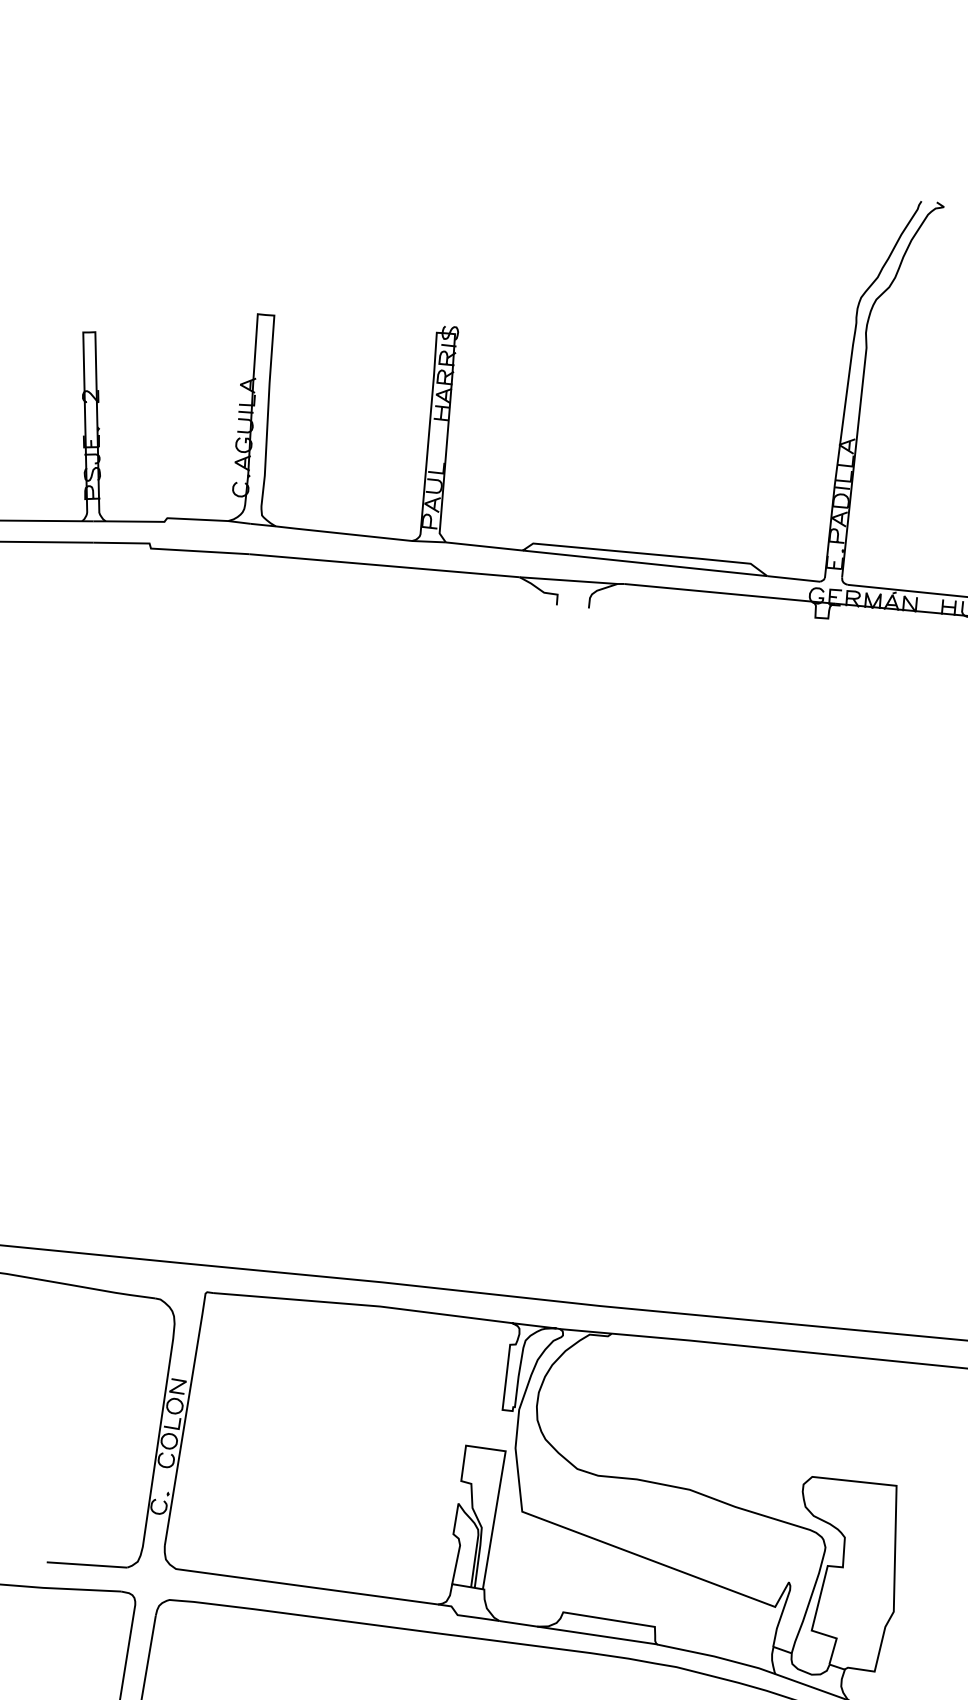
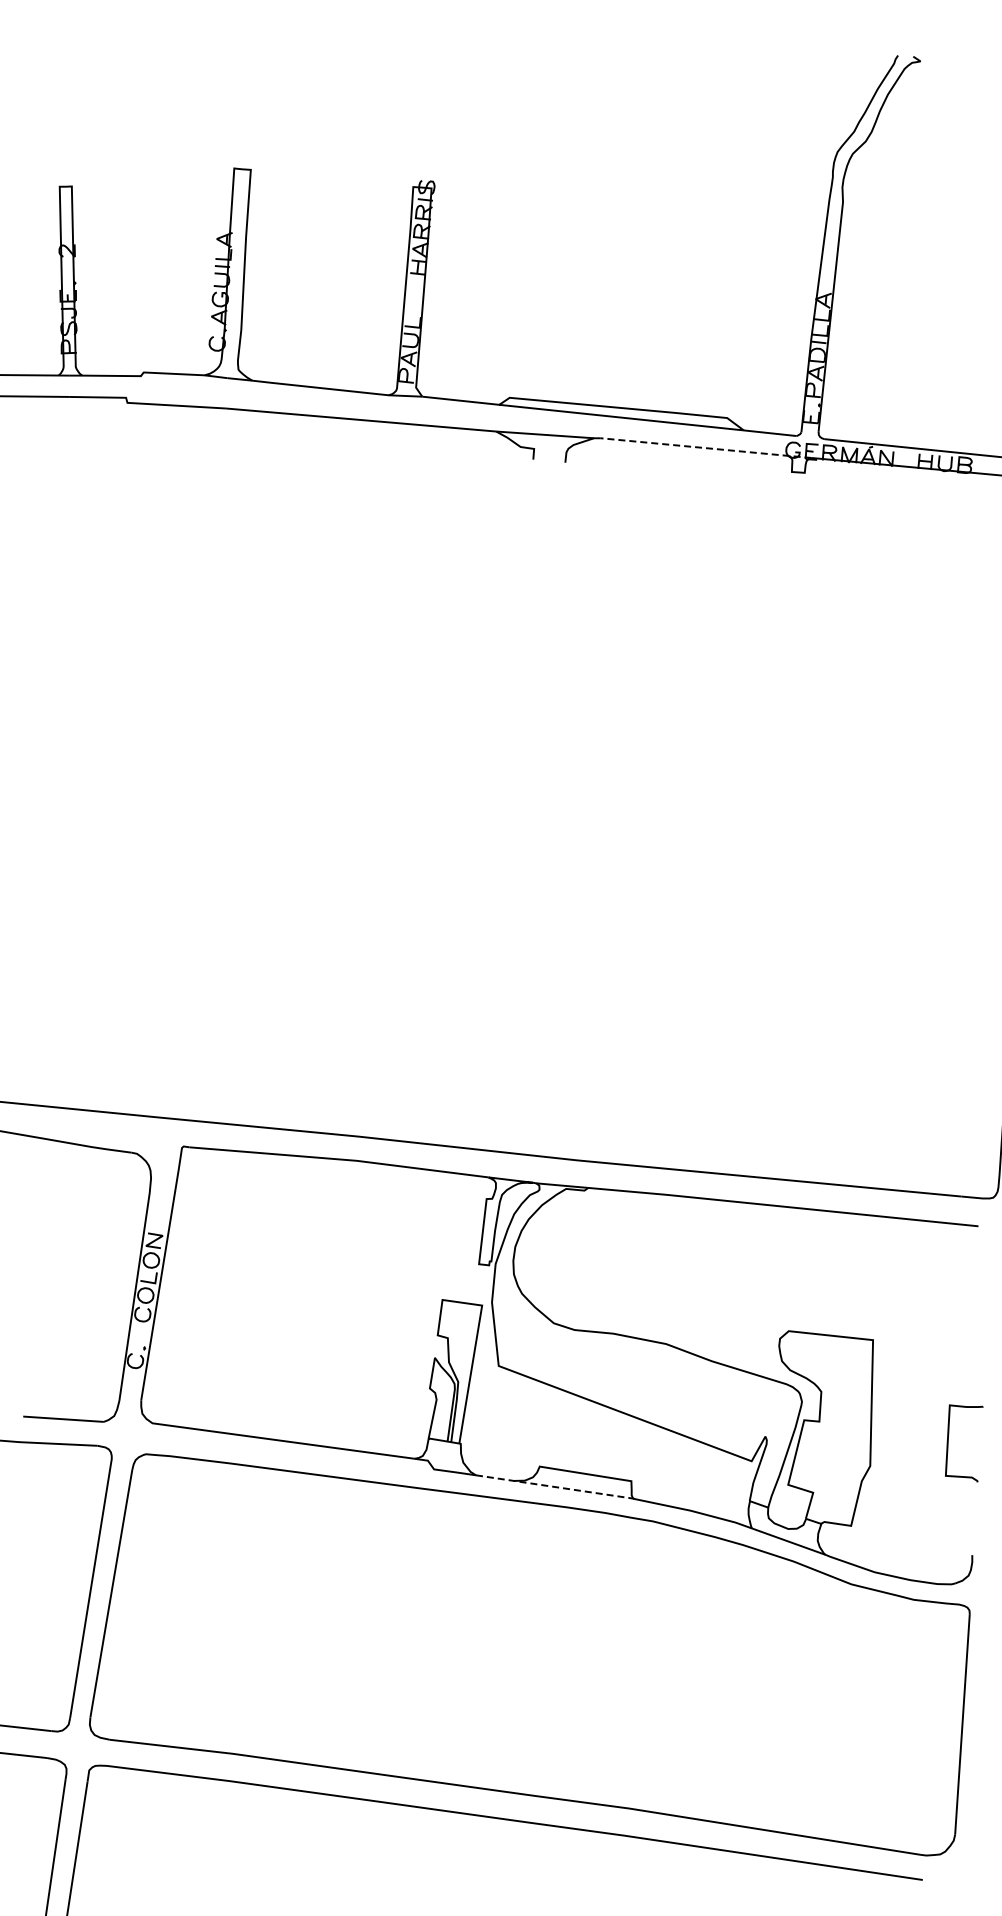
line: (730, 594) -> (706, 448), solid -> dashed
line: (579, 1633) -> (555, 1487), solid -> dashed

